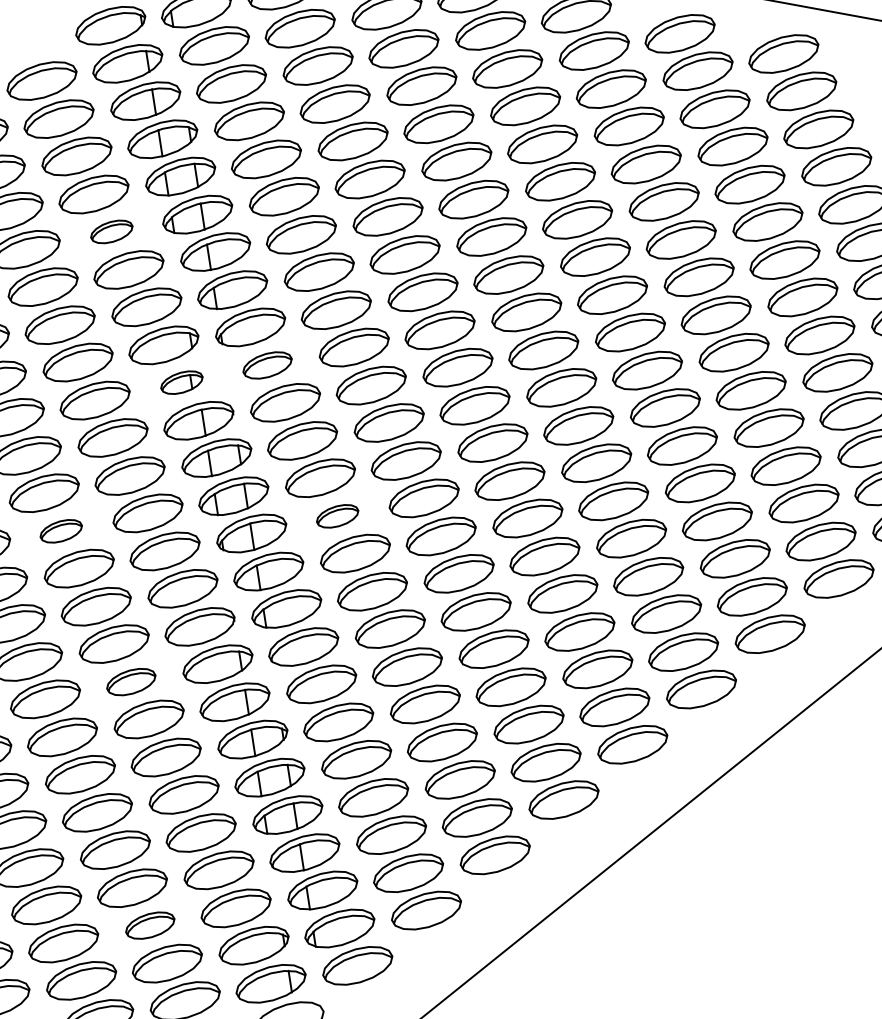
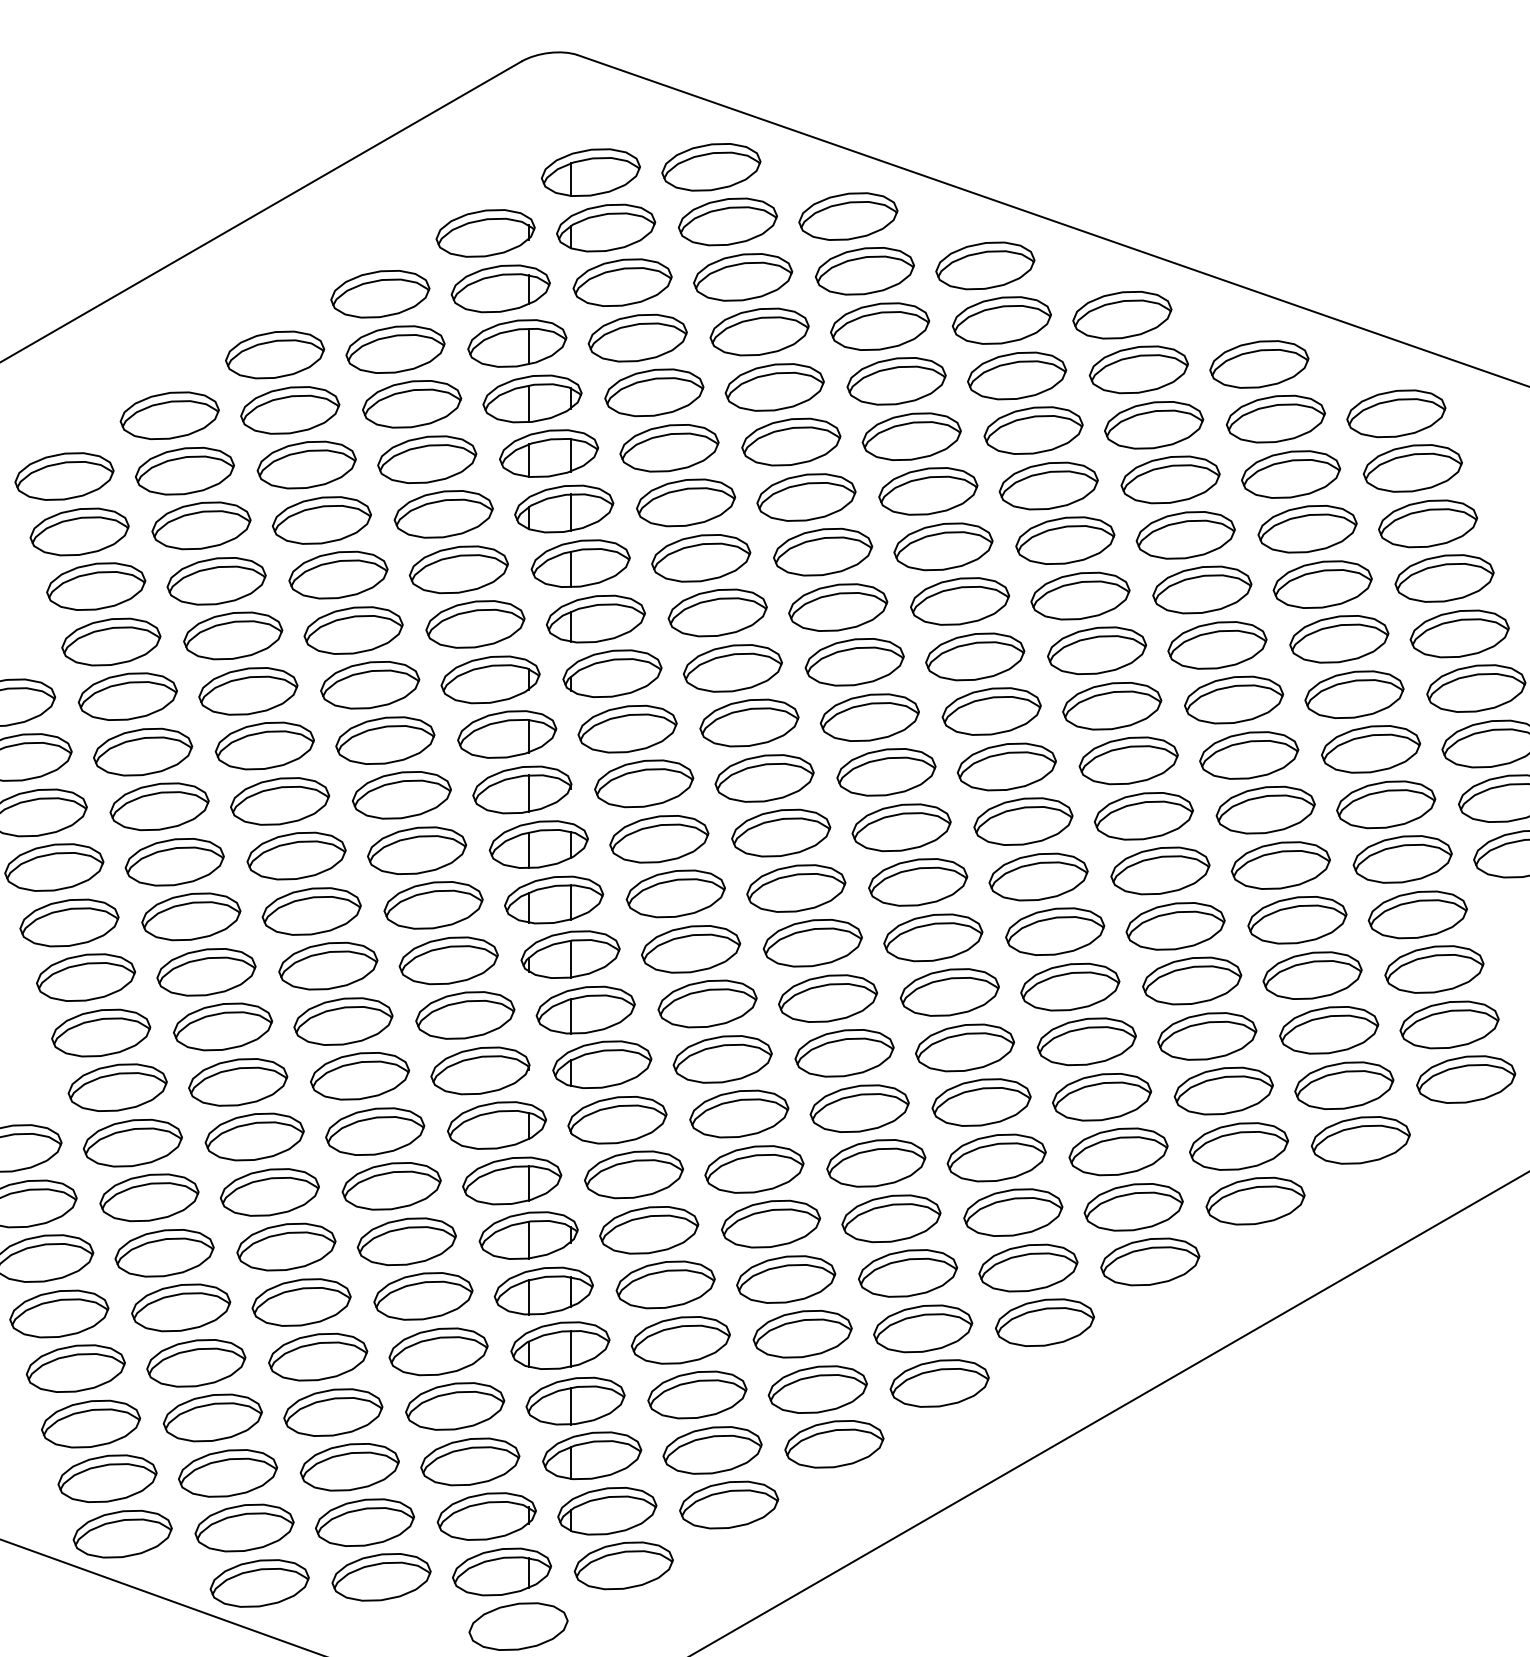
part: (111, 232) -> (443, 514), size x1.67
part: (267, 365) -> (627, 728), size x1.43
part: (182, 382) -> (507, 734), size x1.67
part: (337, 516) -> (691, 949), size x1.67
part: (61, 531) -> (311, 911), size x1.67
part: (131, 681) -> (375, 1131), size x1.43
part: (150, 925) -> (349, 1467), size x1.43

